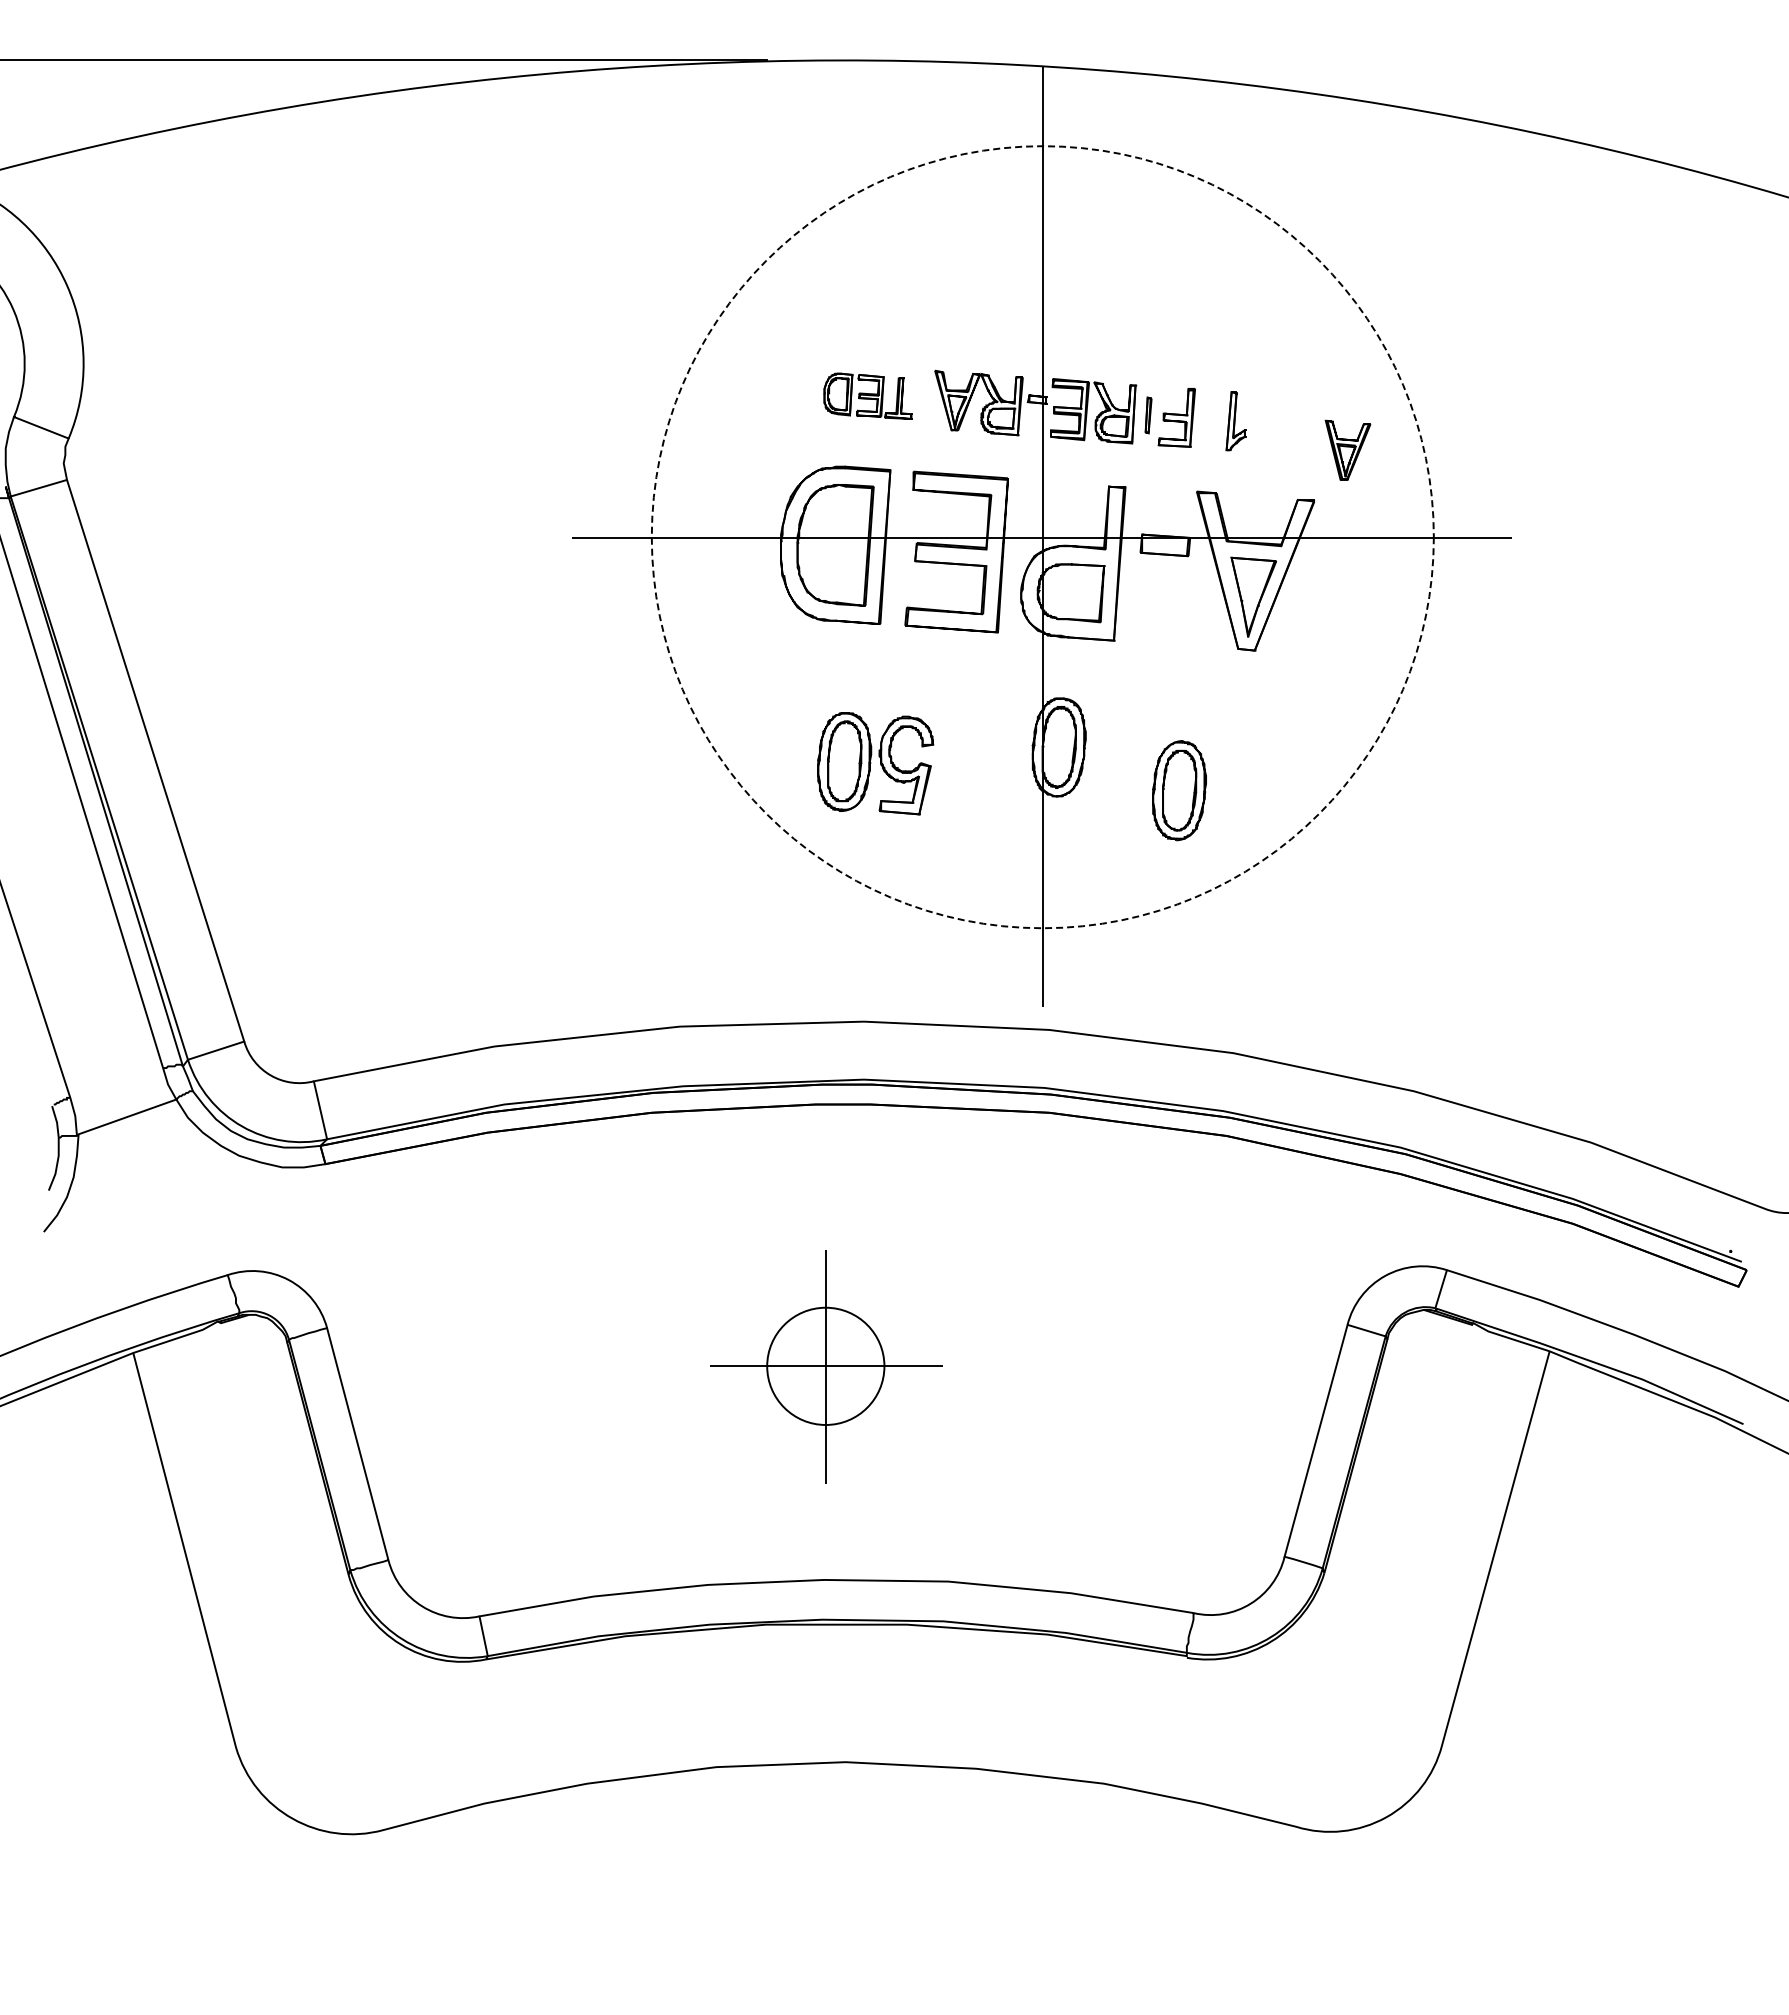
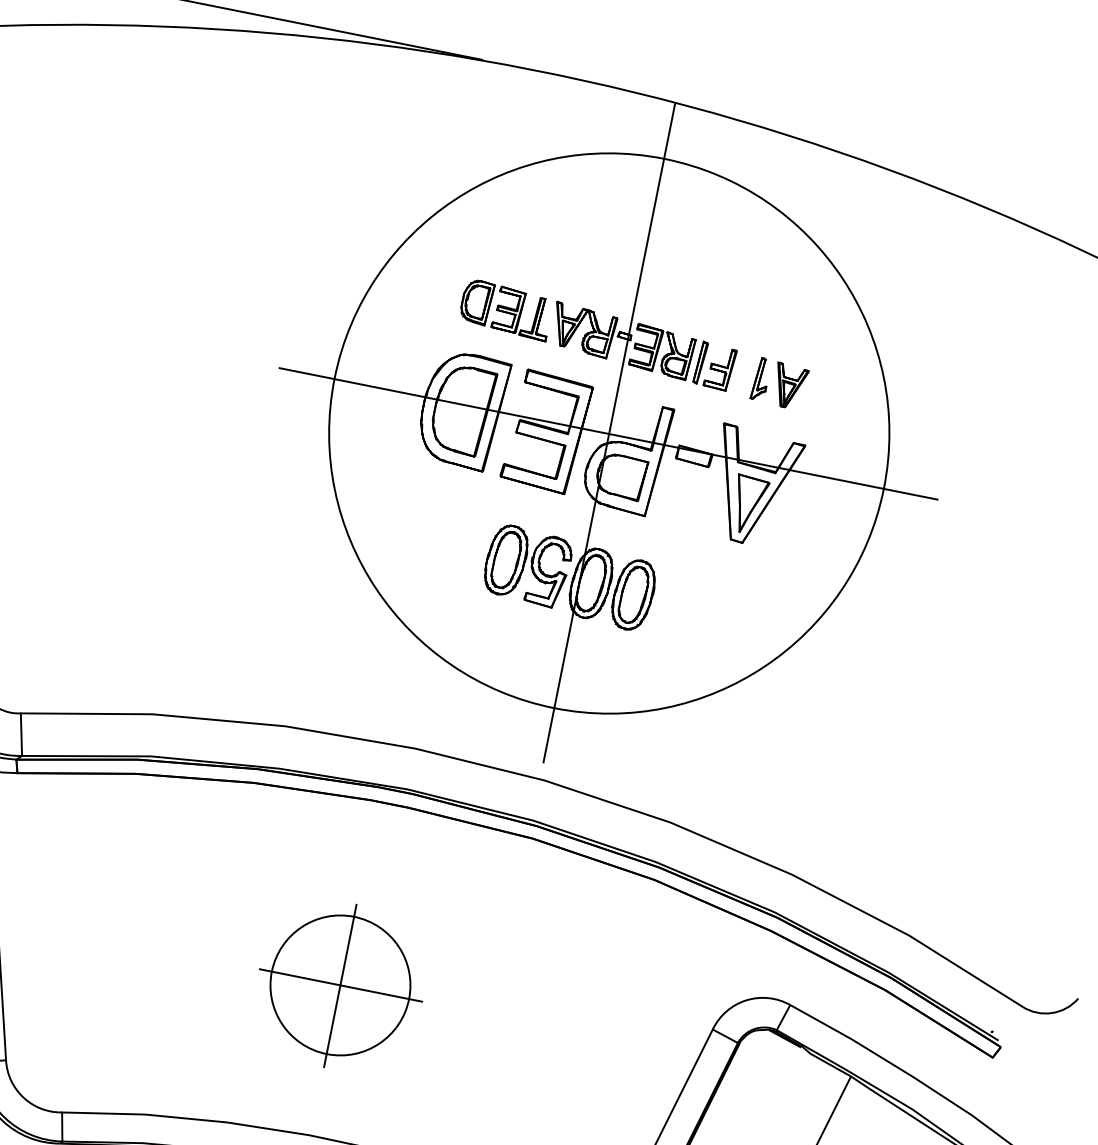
part: (867, 396) -> (505, 310), size x1.43
part: (1148, 415) -> (700, 362), size x1.67
part: (1347, 449) -> (789, 385), moved
circle: (1042, 537) -> (609, 433), dashed -> solid
part: (875, 763) -> (527, 565), moved
part: (1179, 790) -> (633, 594), moved
circle: (825, 1366) -> (340, 985), size x1.67

